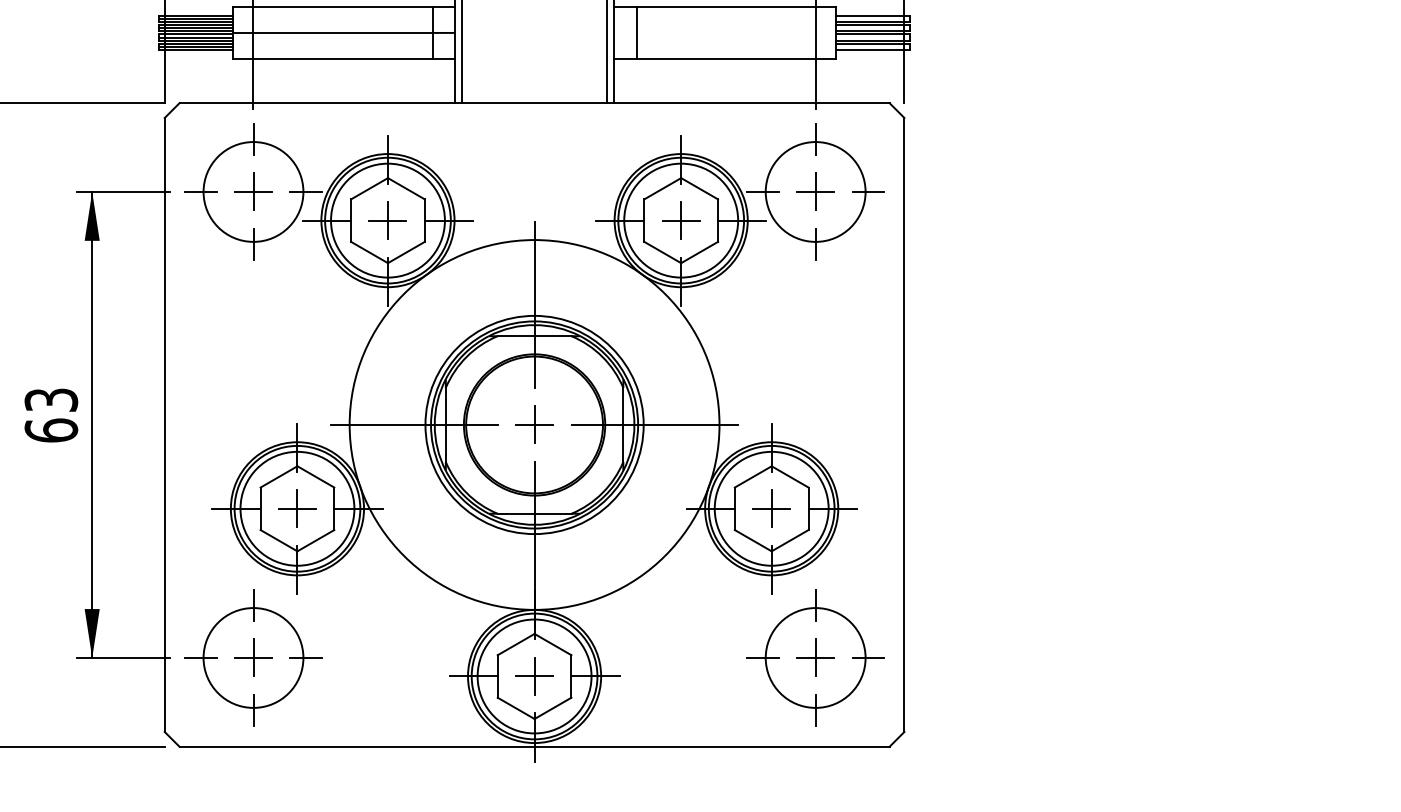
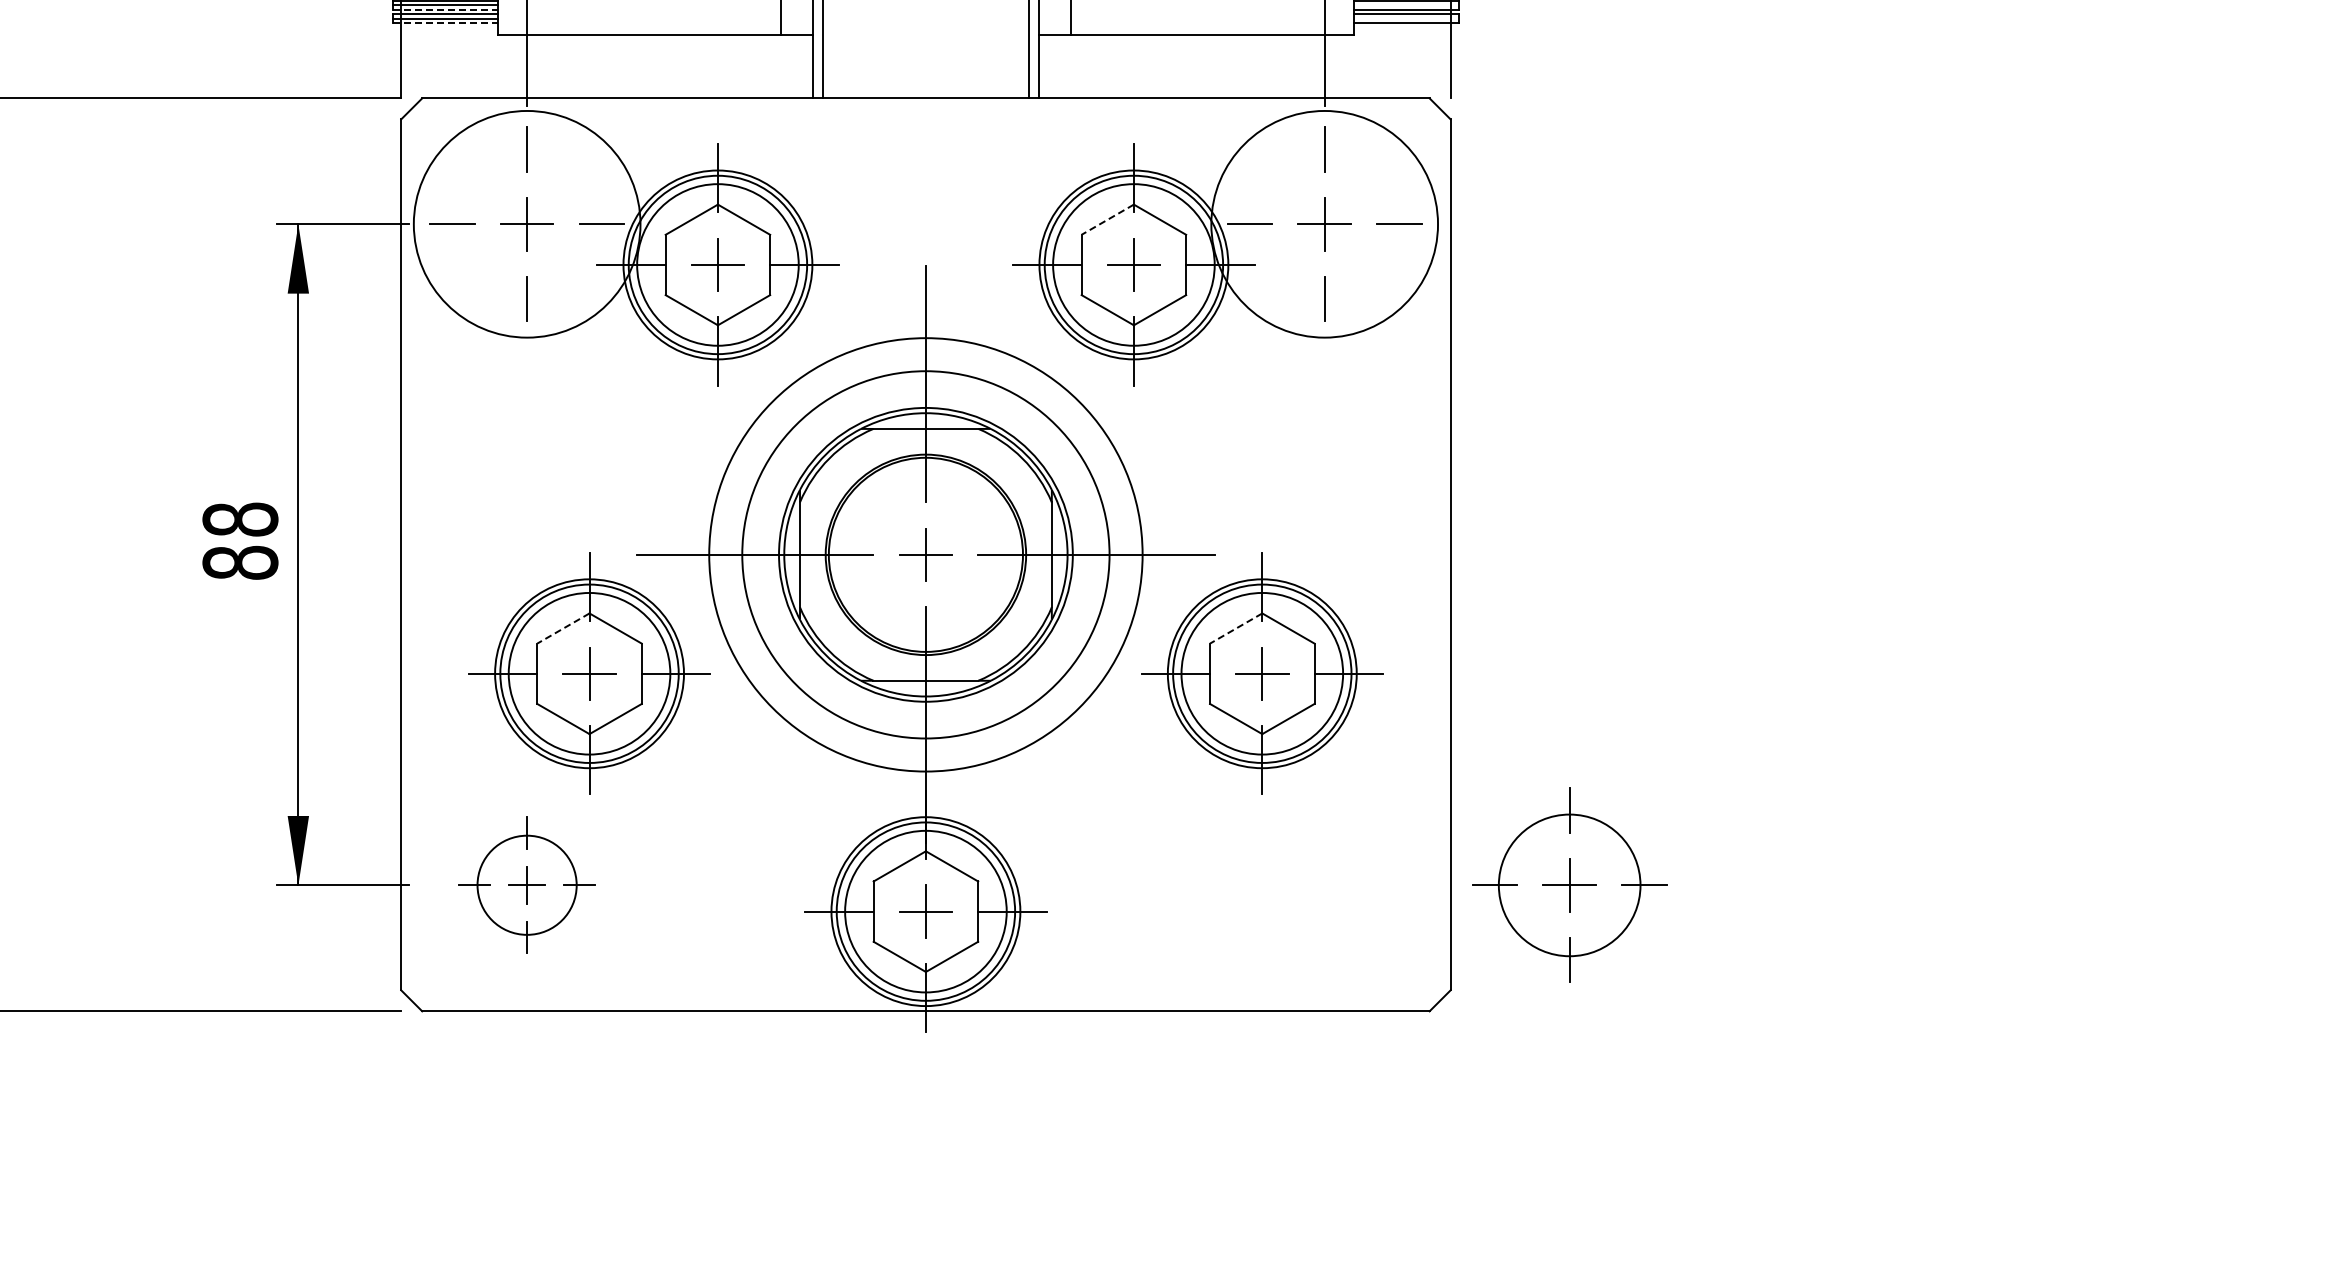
line: (195, 40) -> (445, 9), solid -> dashed
line: (195, 50) -> (445, 23), solid -> dashed
line: (662, 188) -> (1107, 219), solid -> dashed
circle: (253, 192) -> (527, 224), size x1.6
circle: (815, 192) -> (1324, 224), size x1.6
text: (51, 414) -> (240, 540), 63 -> 88
circle: (534, 424) -> (925, 554), size x0.7
circle: (534, 424) -> (925, 554), size x1.4
line: (278, 476) -> (562, 628), solid -> dashed
line: (752, 476) -> (1235, 628), solid -> dashed
part: (253, 657) -> (526, 884), size x0.7
part: (815, 657) -> (1569, 884), moved

